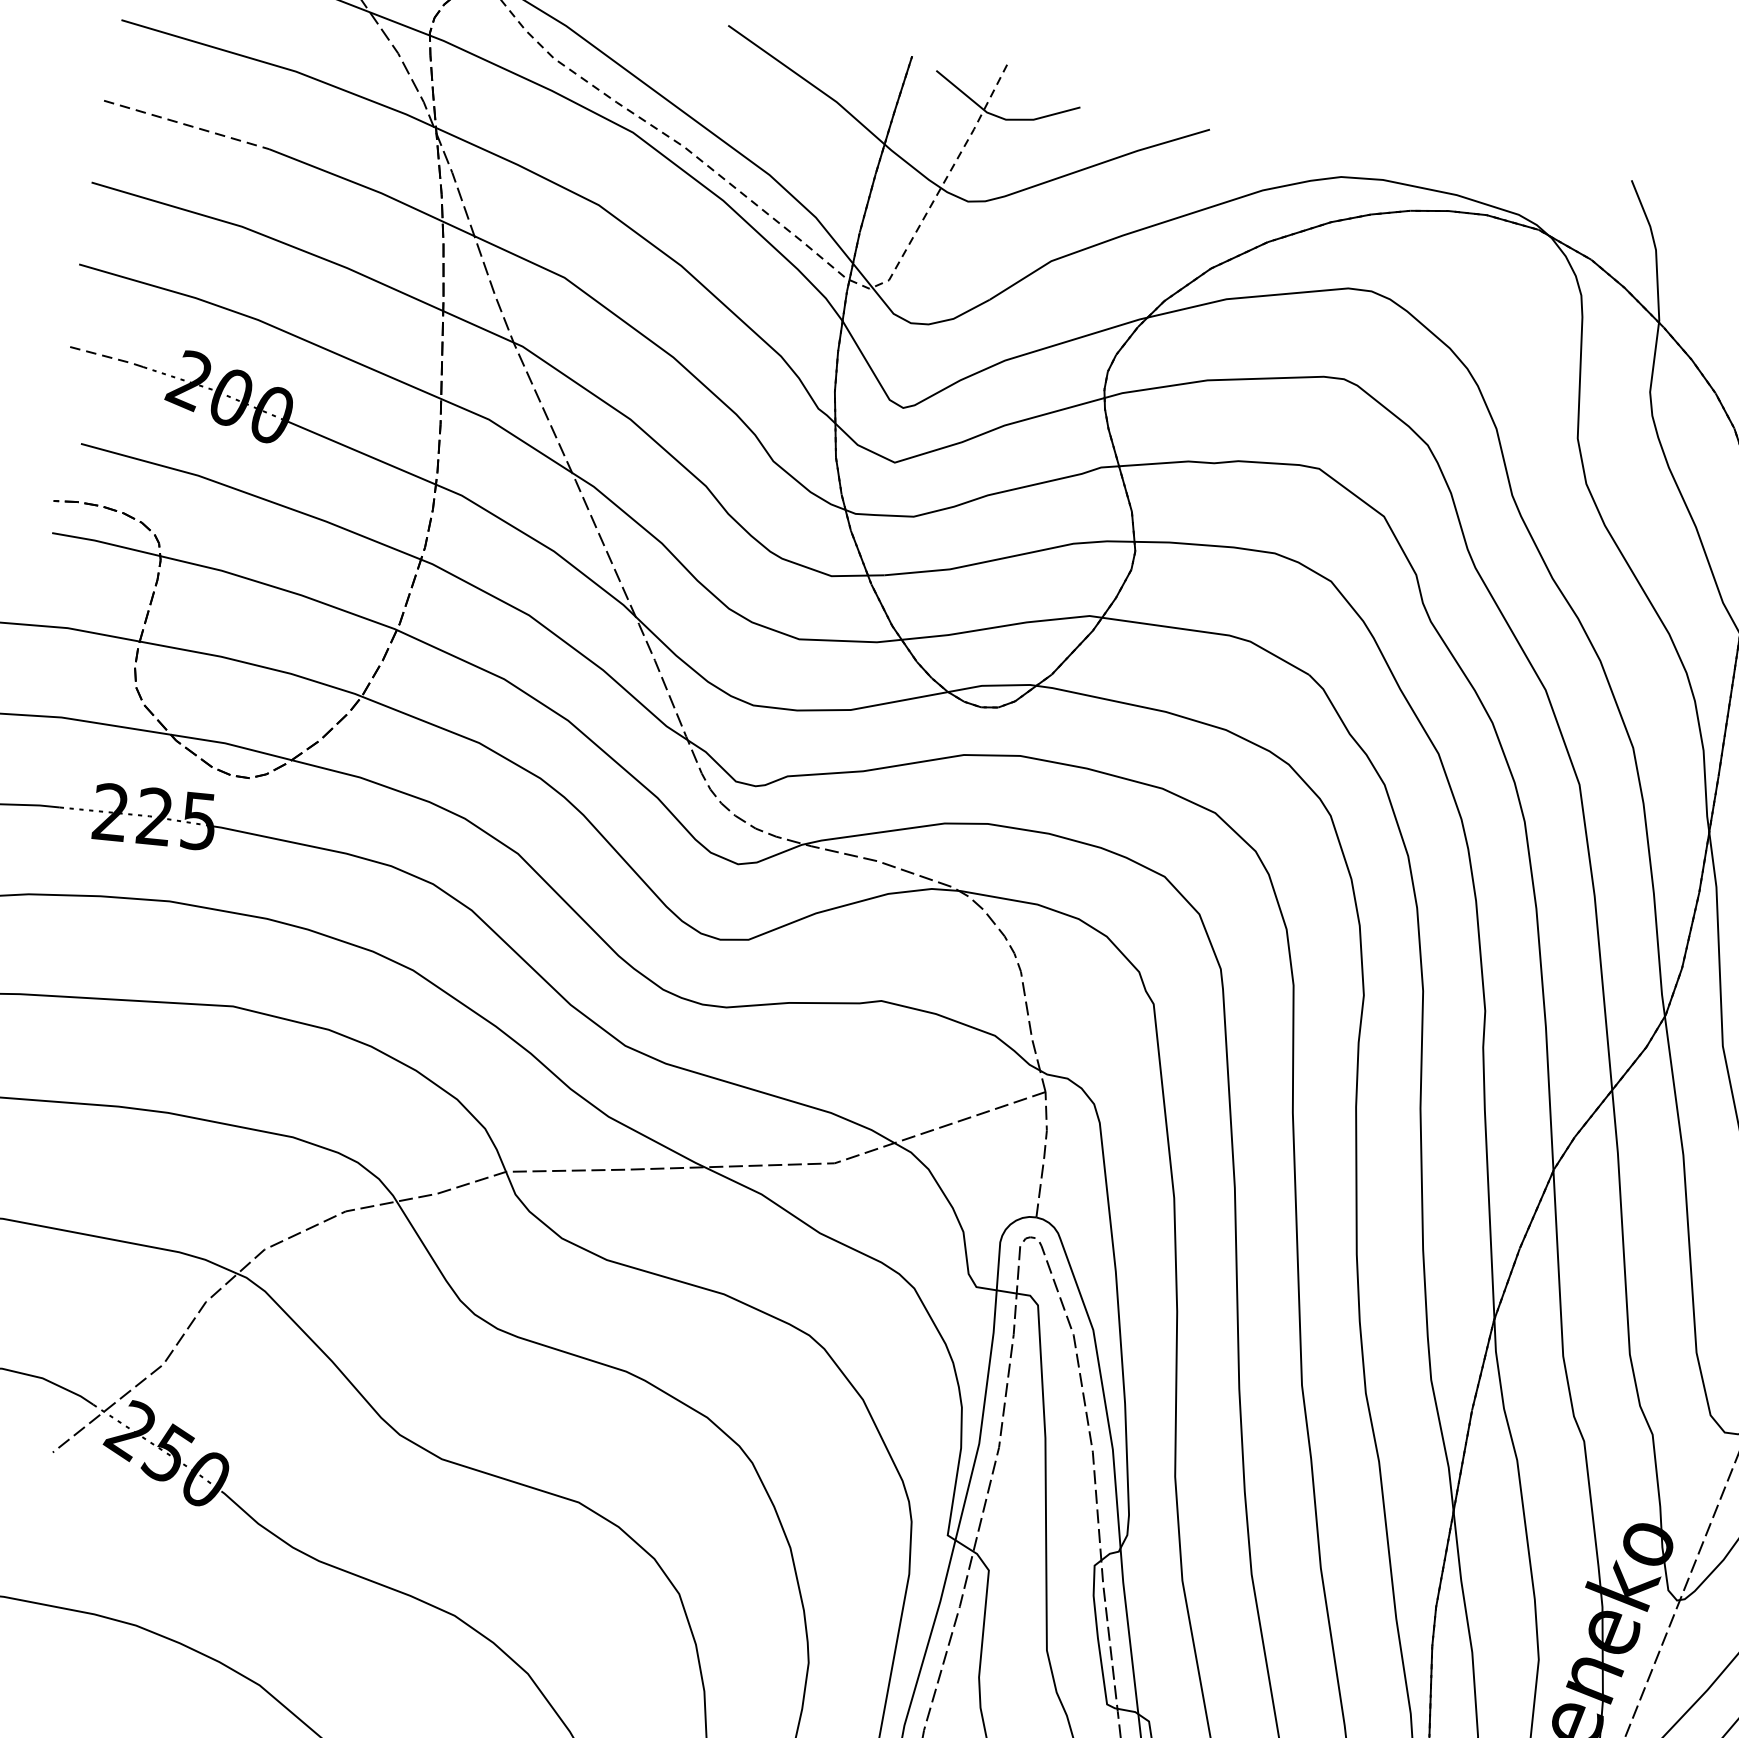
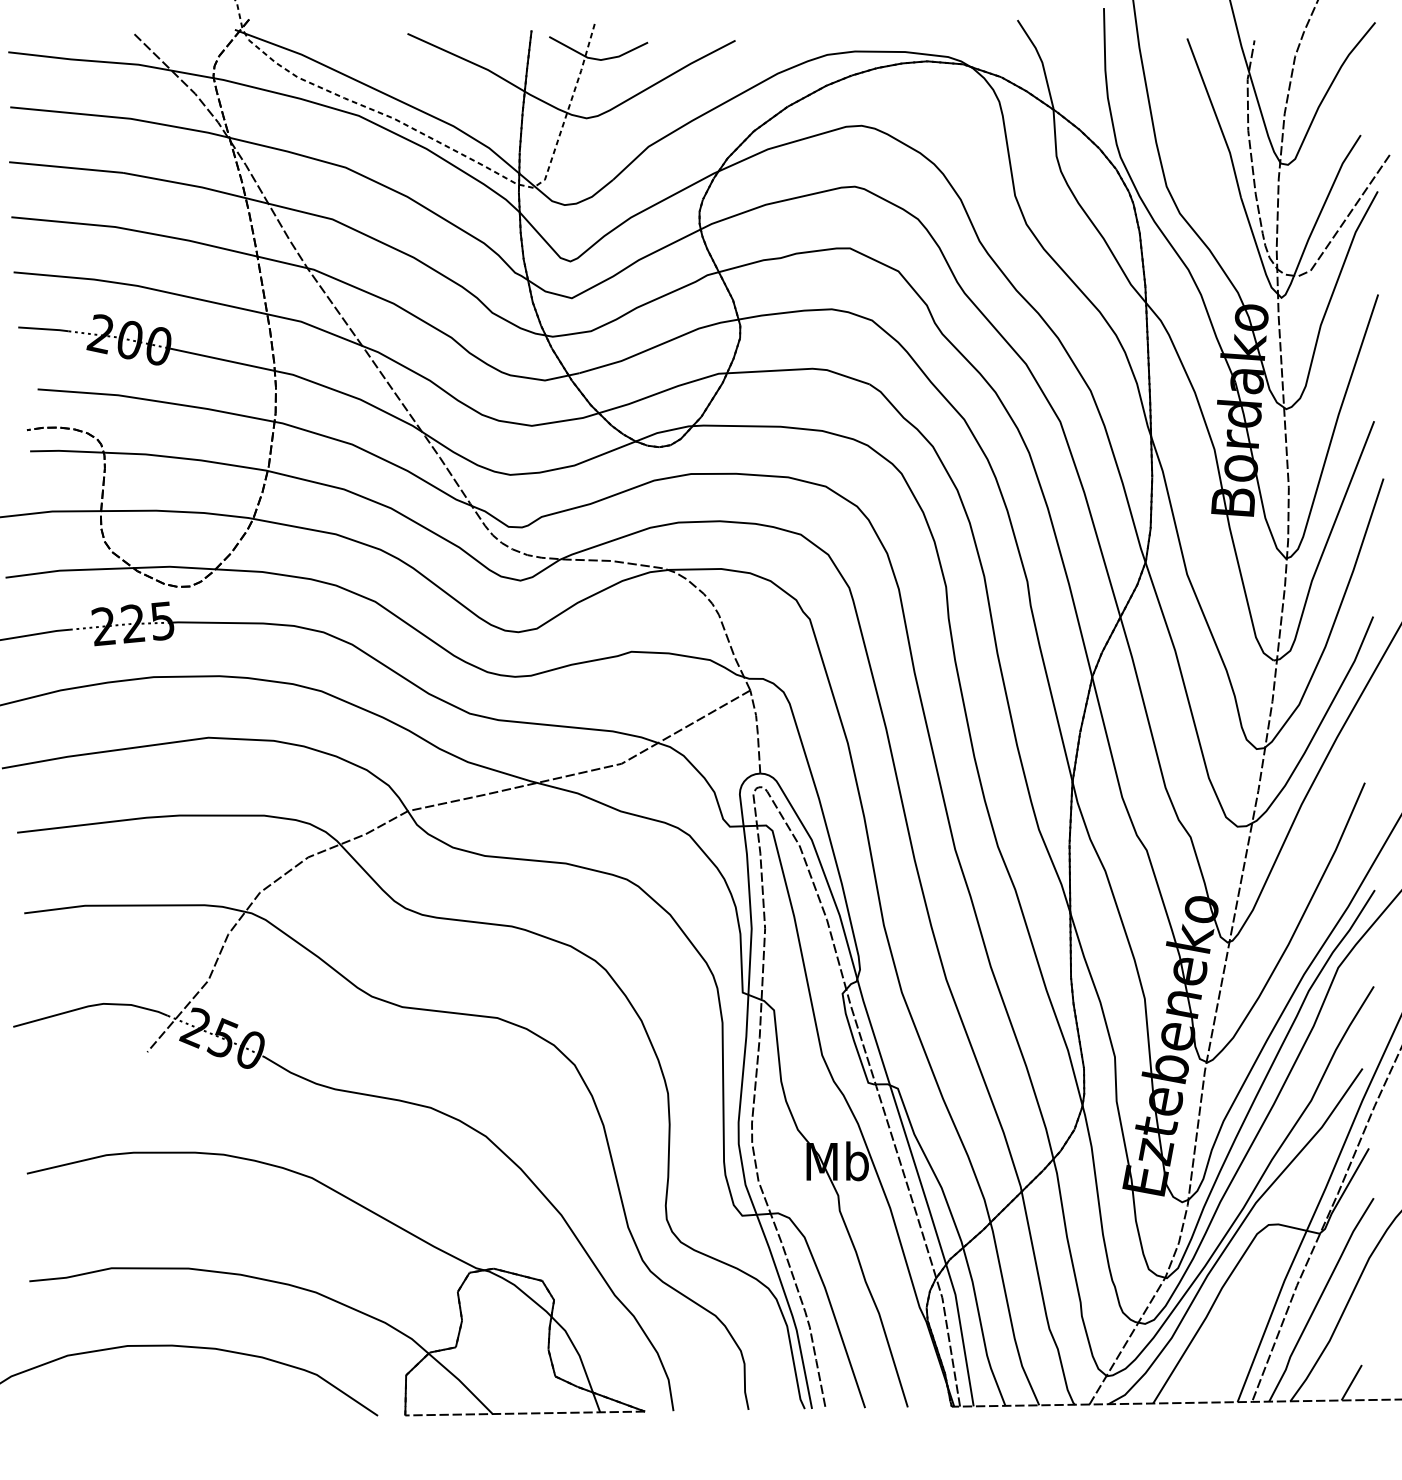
line: (187, 124) -> (66, 167), dashed -> solid
line: (108, 357) -> (44, 329), dashed -> solid

